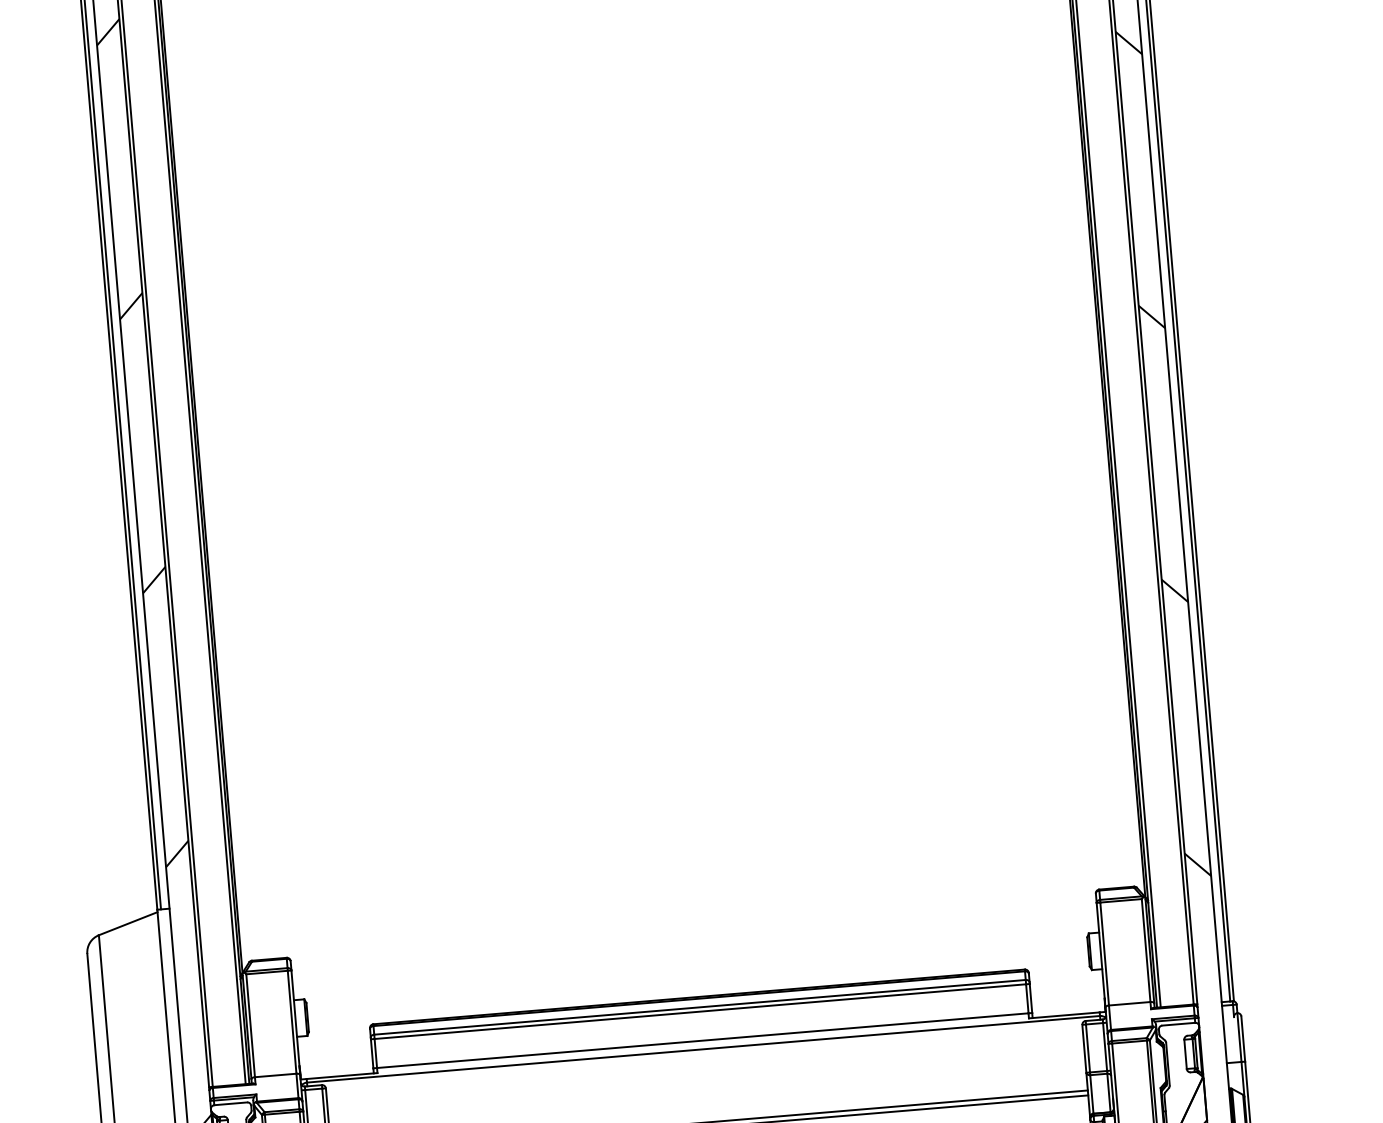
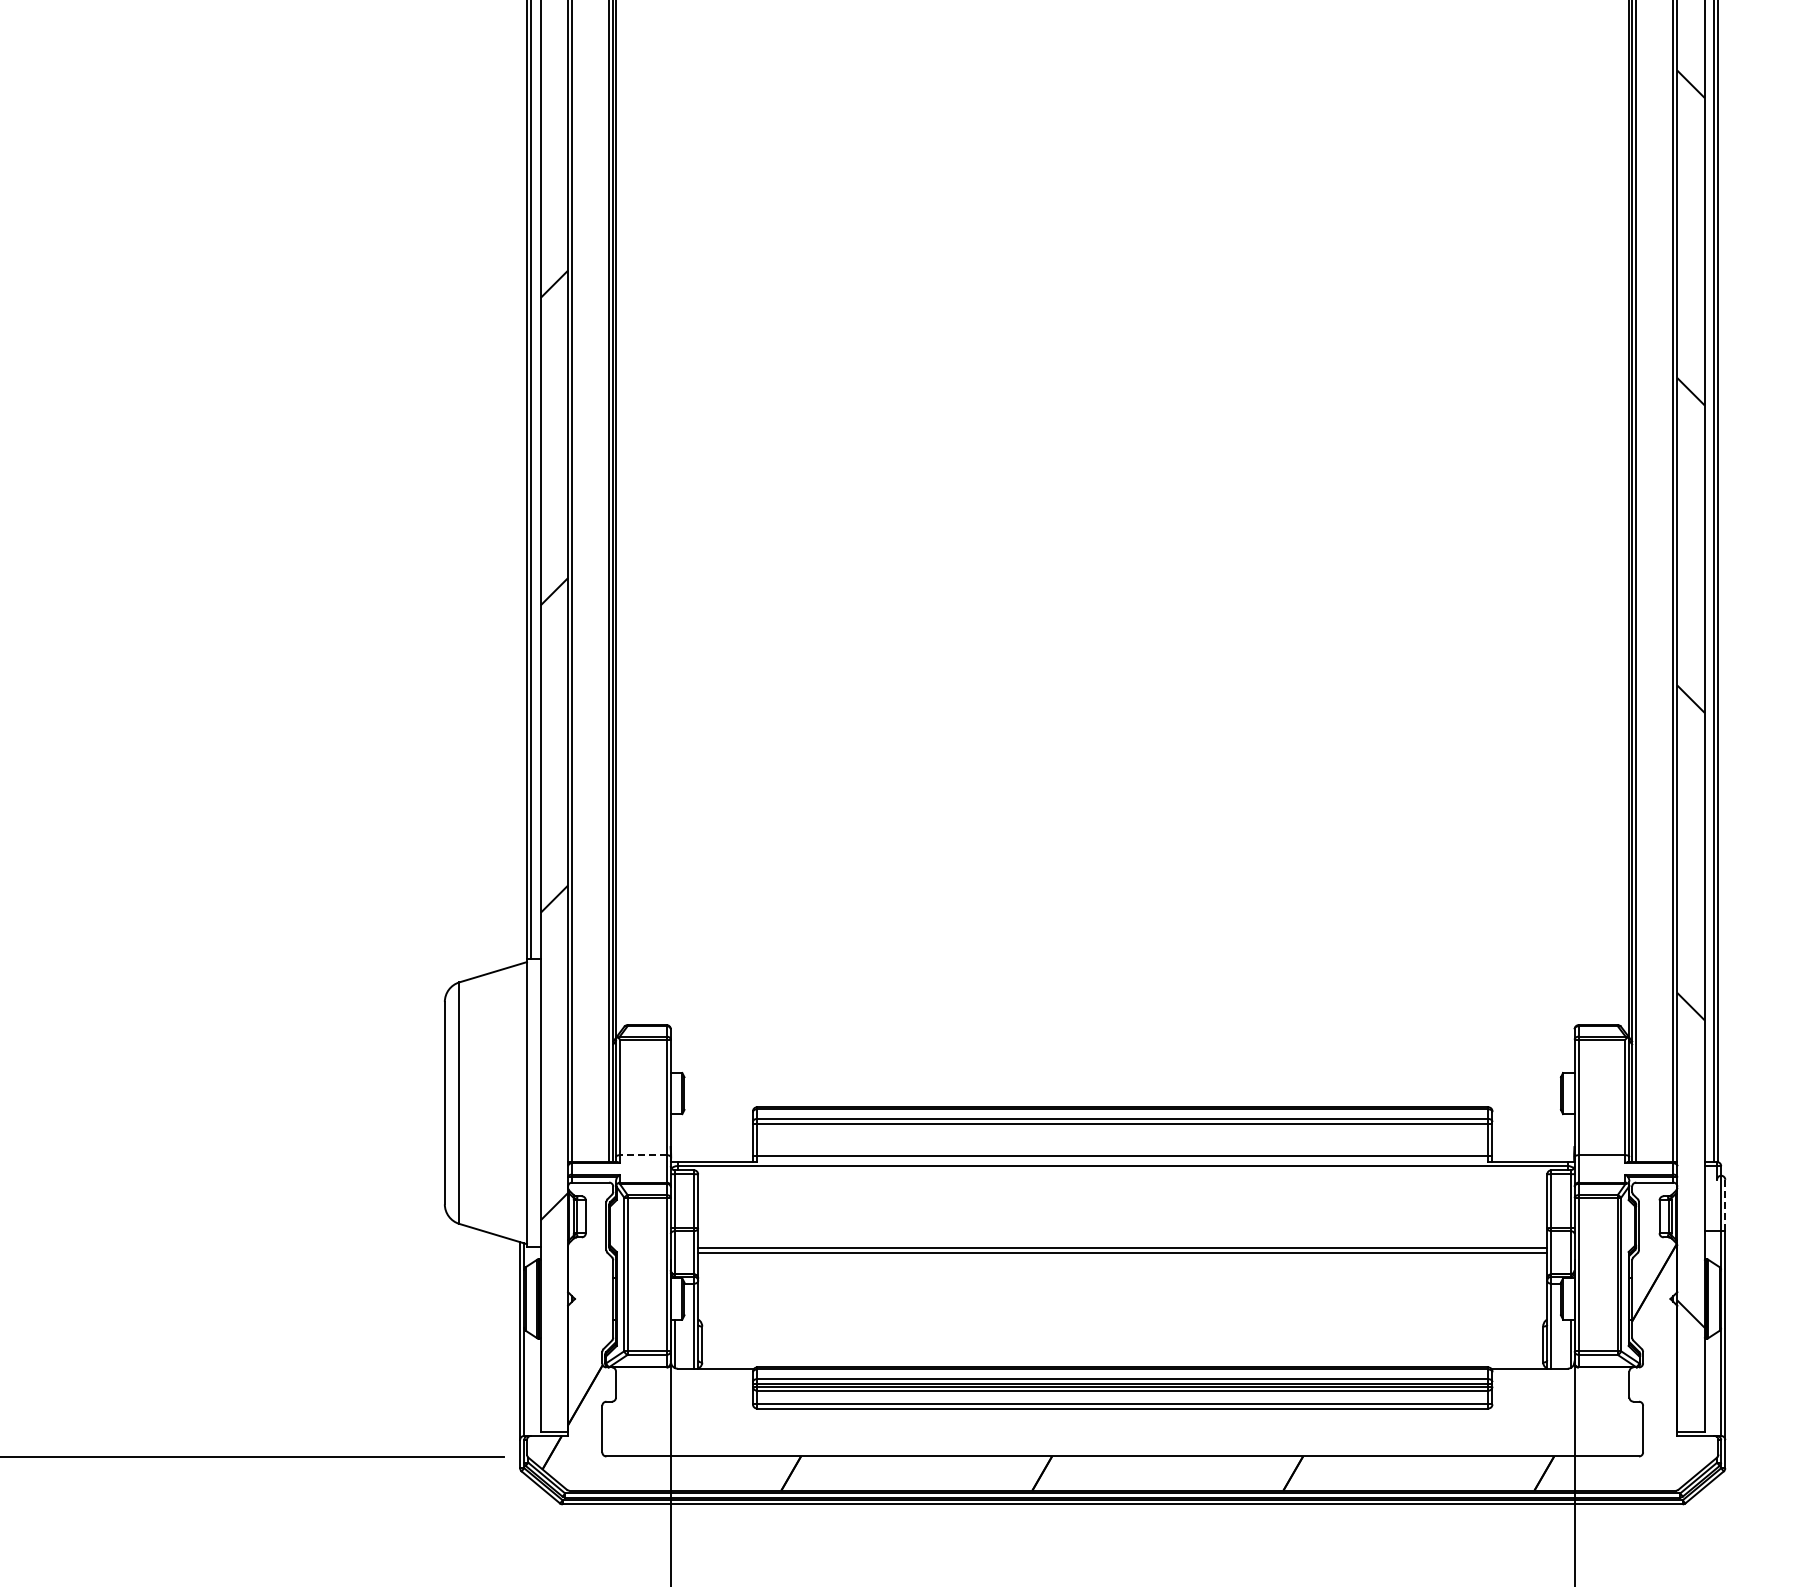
line: (1243, 1038) -> (1725, 1204), solid -> dashed
line: (274, 1075) -> (642, 1155), solid -> dashed

